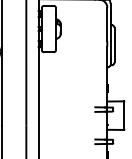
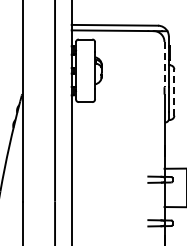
line: (107, 24) -> (164, 64), solid -> dashed
line: (114, 45) -> (174, 92), solid -> dashed

